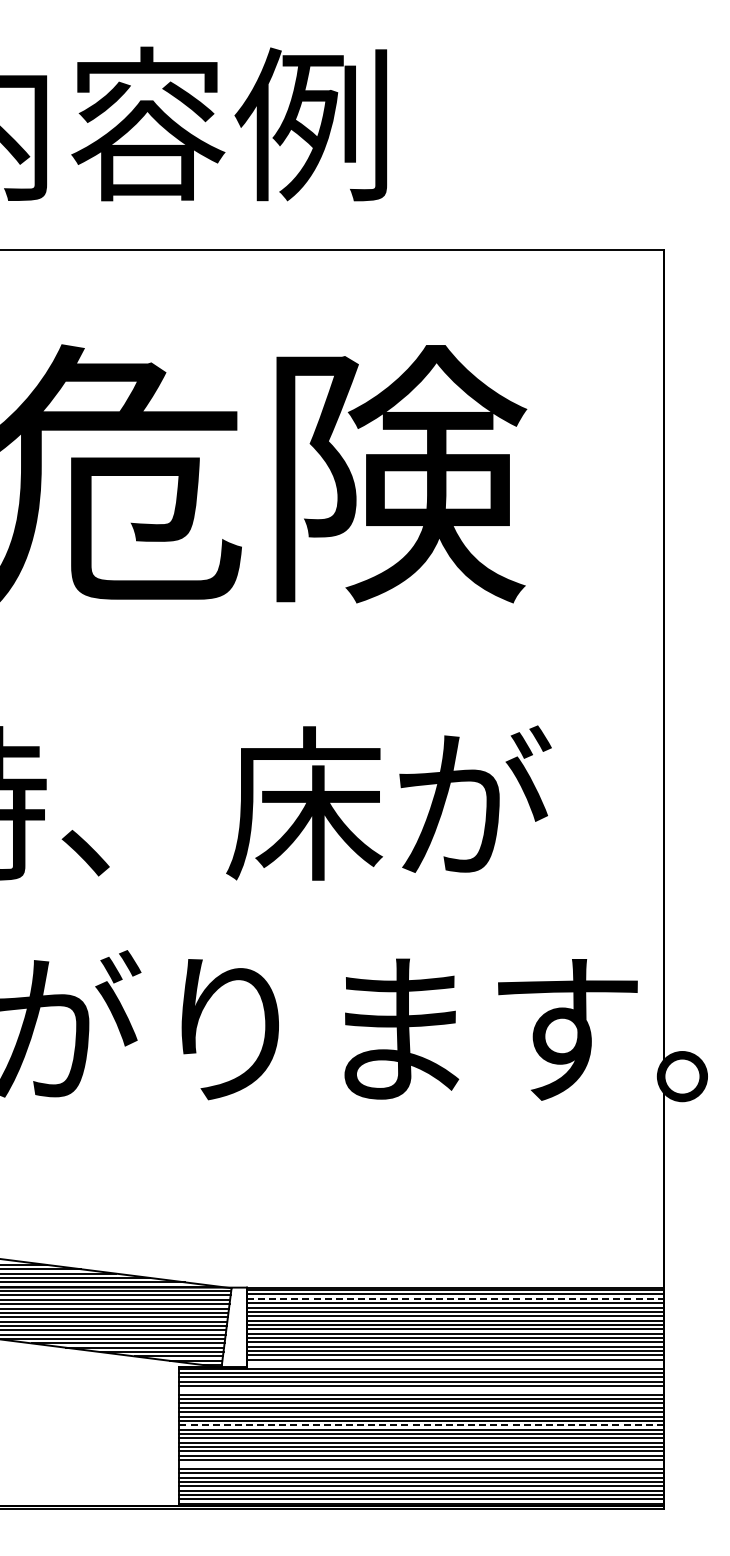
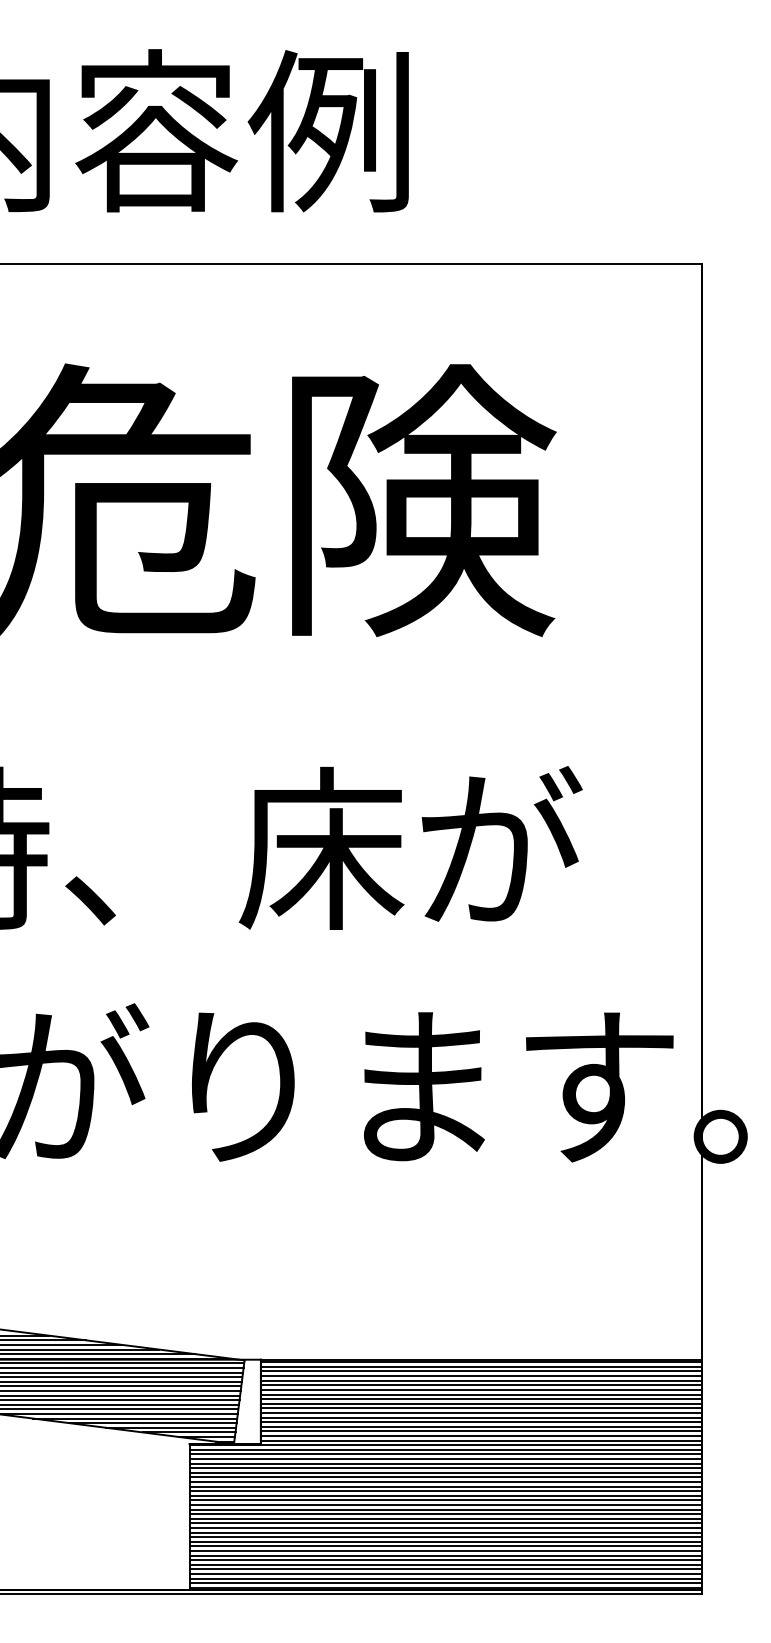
line: (455, 1298) -> (481, 1371), dashed -> solid
line: (455, 1364) -> (481, 1440), added
line: (421, 1390) -> (445, 1468), added
line: (422, 1425) -> (446, 1505), dashed -> solid
line: (421, 1464) -> (445, 1546), added

